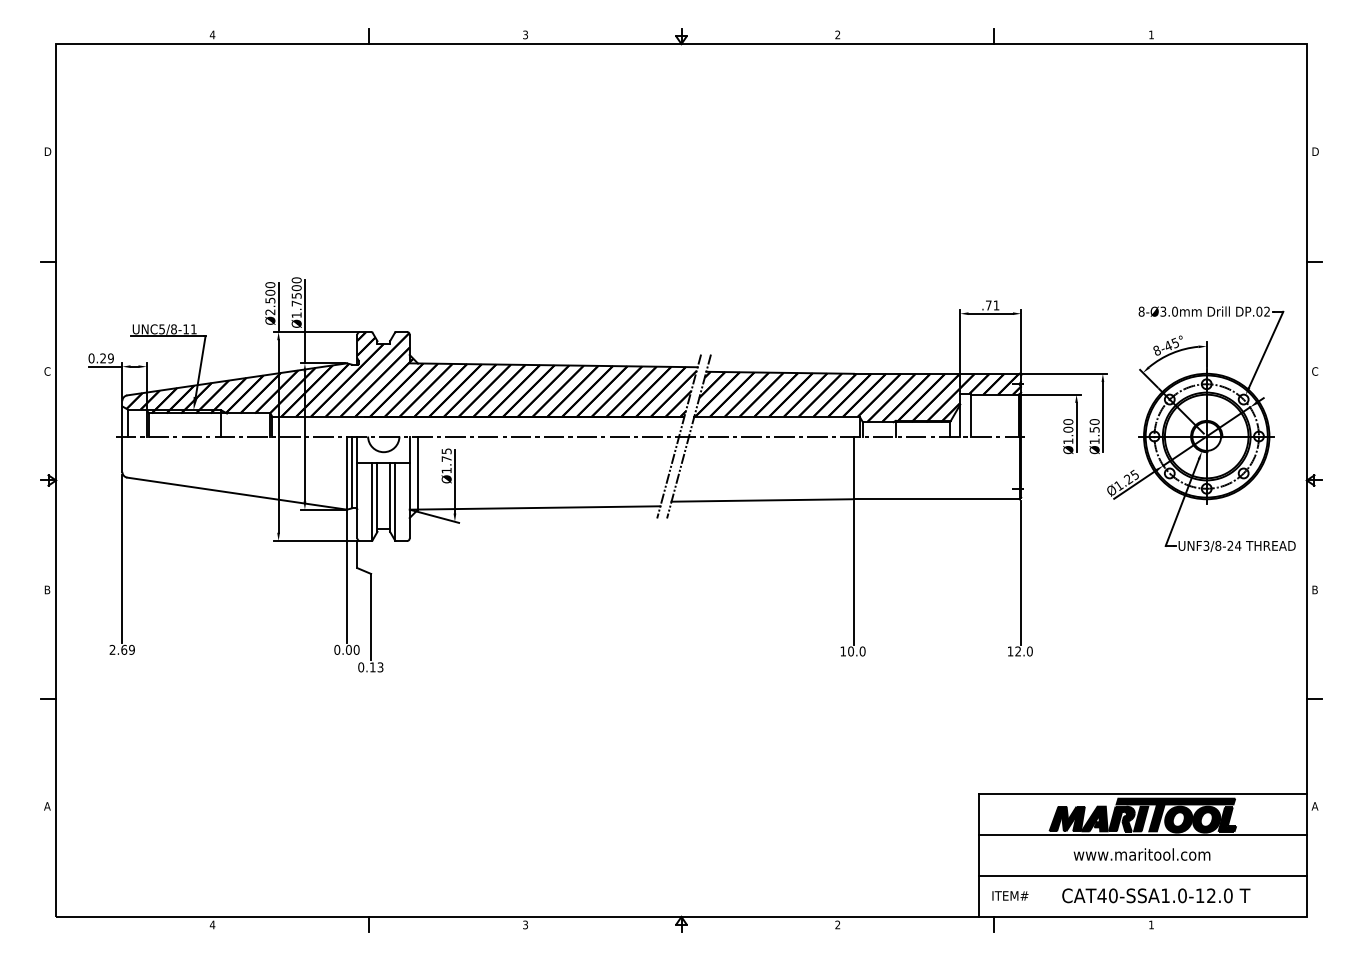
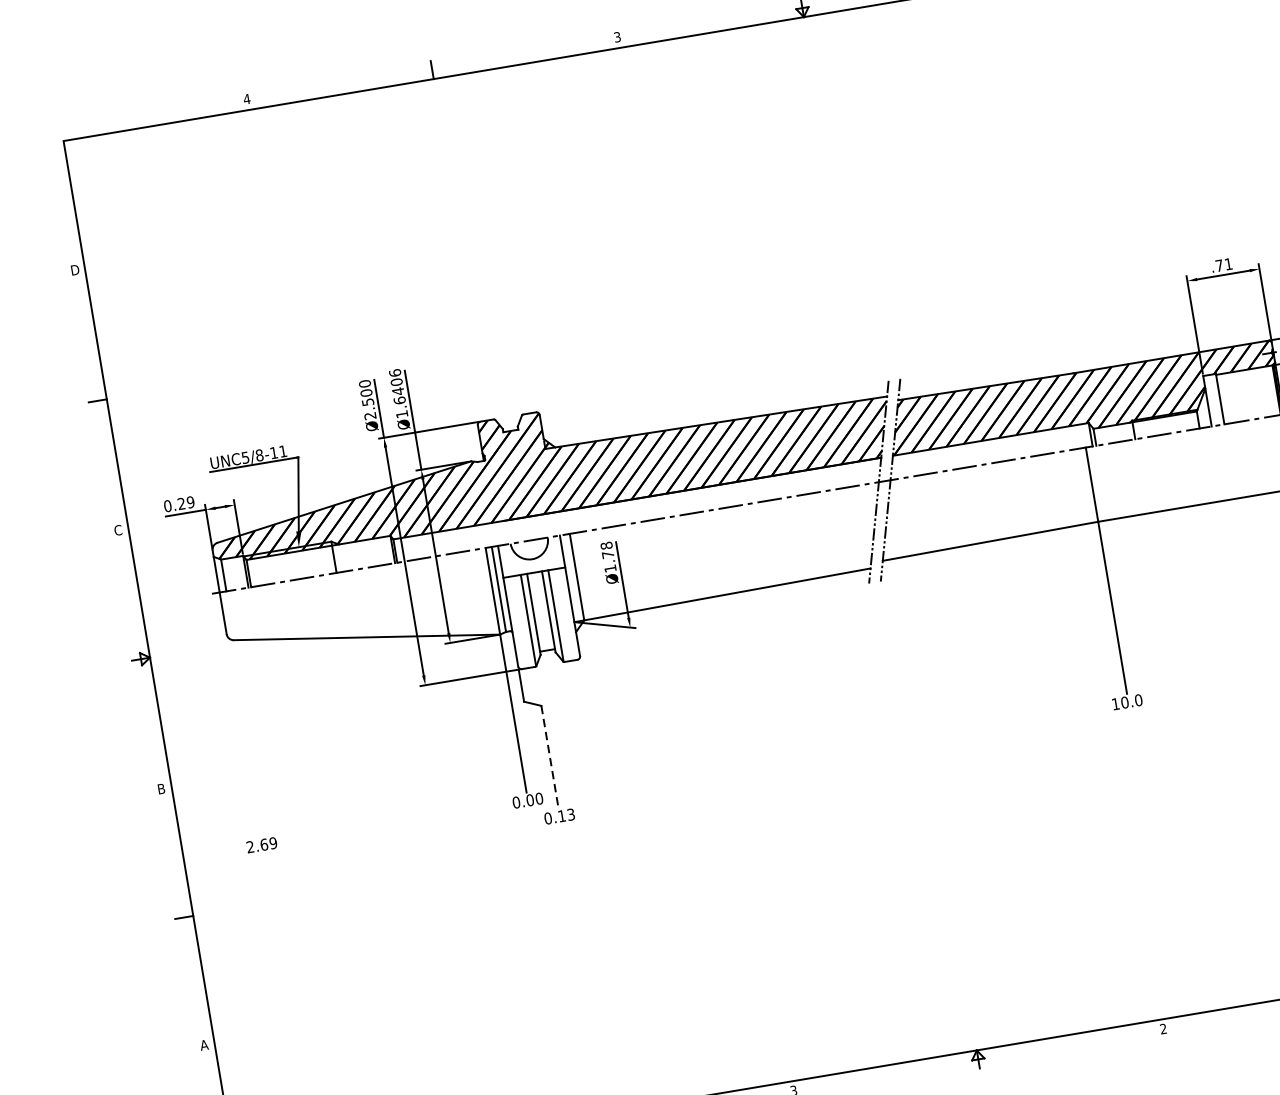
text: (296, 291) -> (397, 386), Ø1.7500 -> Ø1.6406
text: (446, 451) -> (606, 546), Ø1.75 -> Ø1.78
line: (122, 559) -> (244, 738), removed
line: (371, 617) -> (550, 757), solid -> dashed

